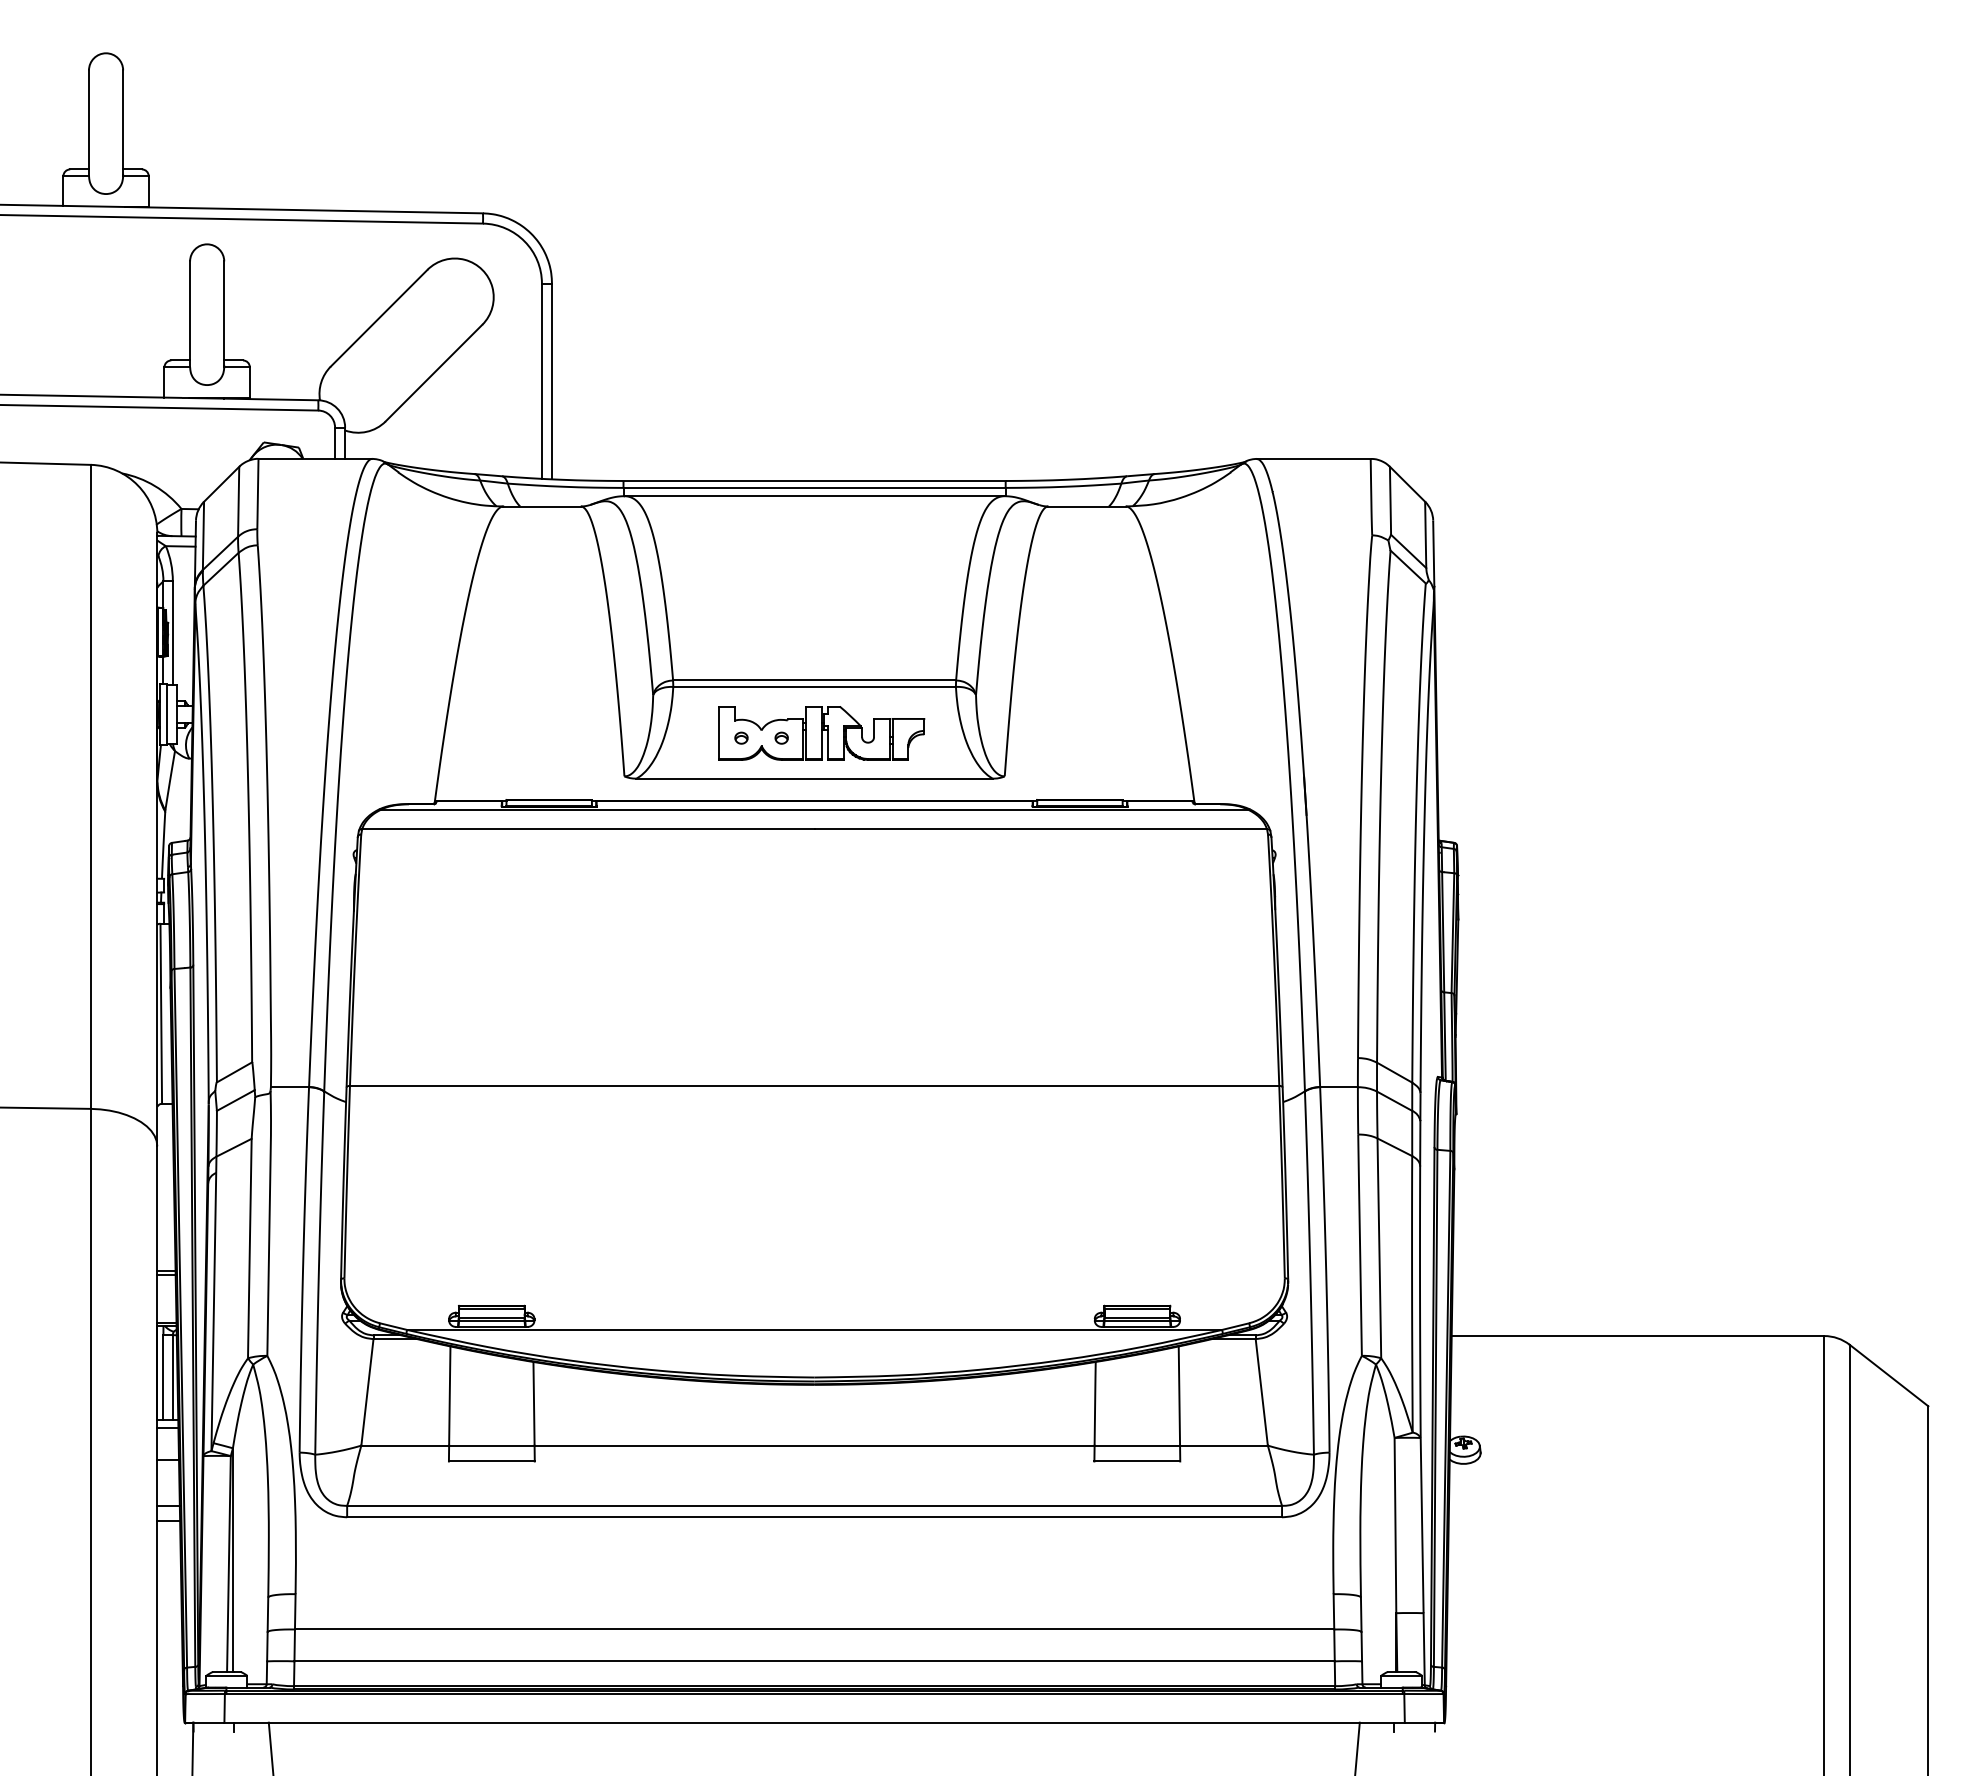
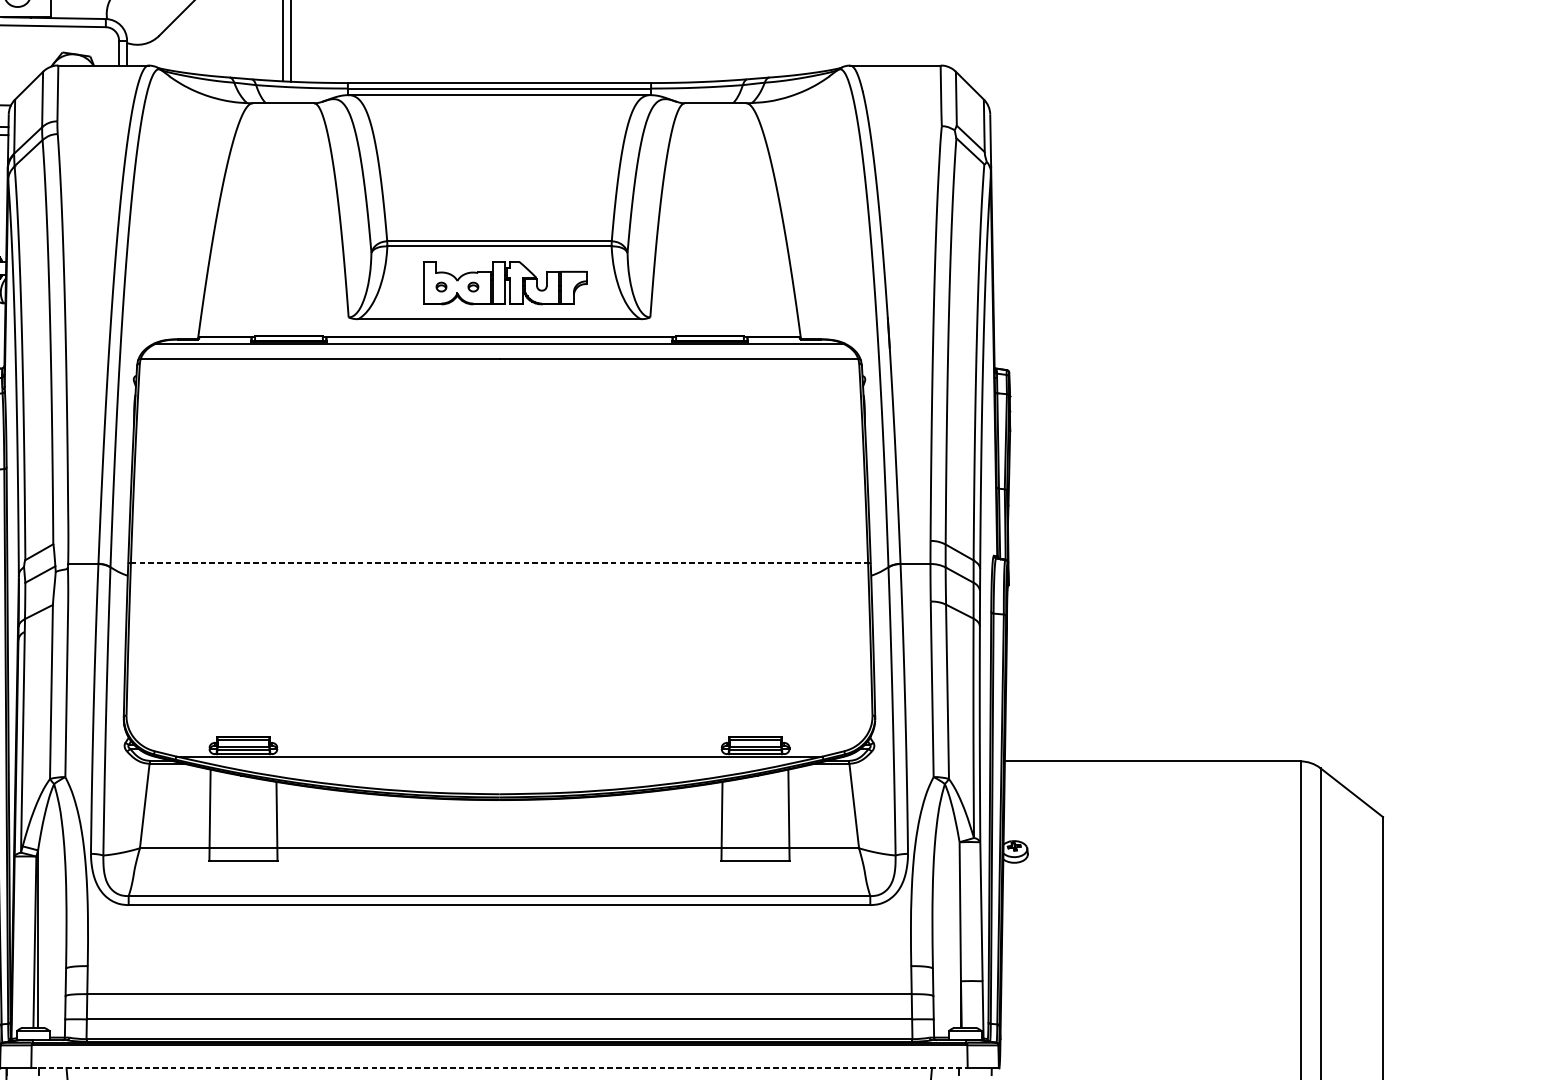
line: (814, 1085) -> (499, 562), solid -> dashed
line: (815, 1722) -> (500, 1067), solid -> dashed

